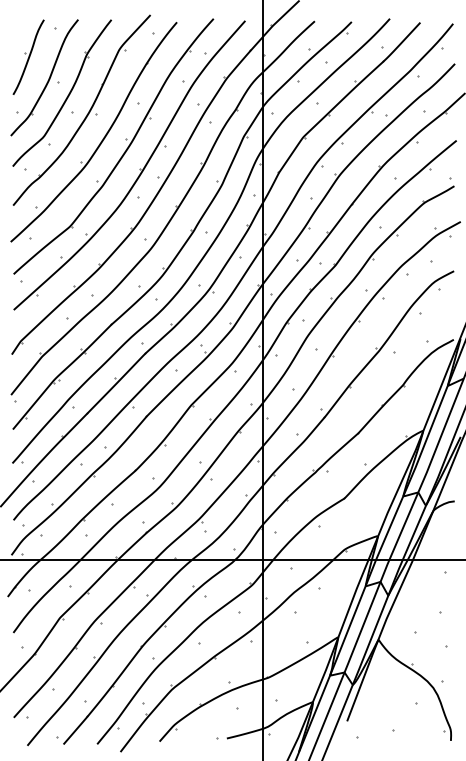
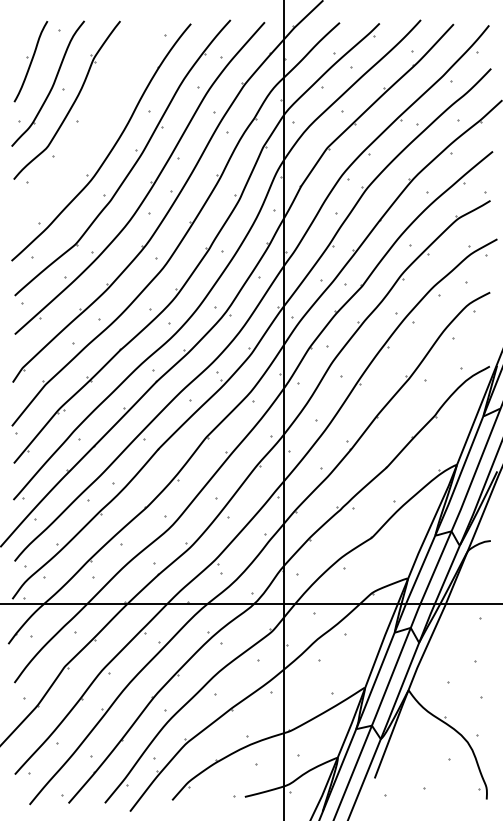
part: (86, 114) -> (93, 123), removed

